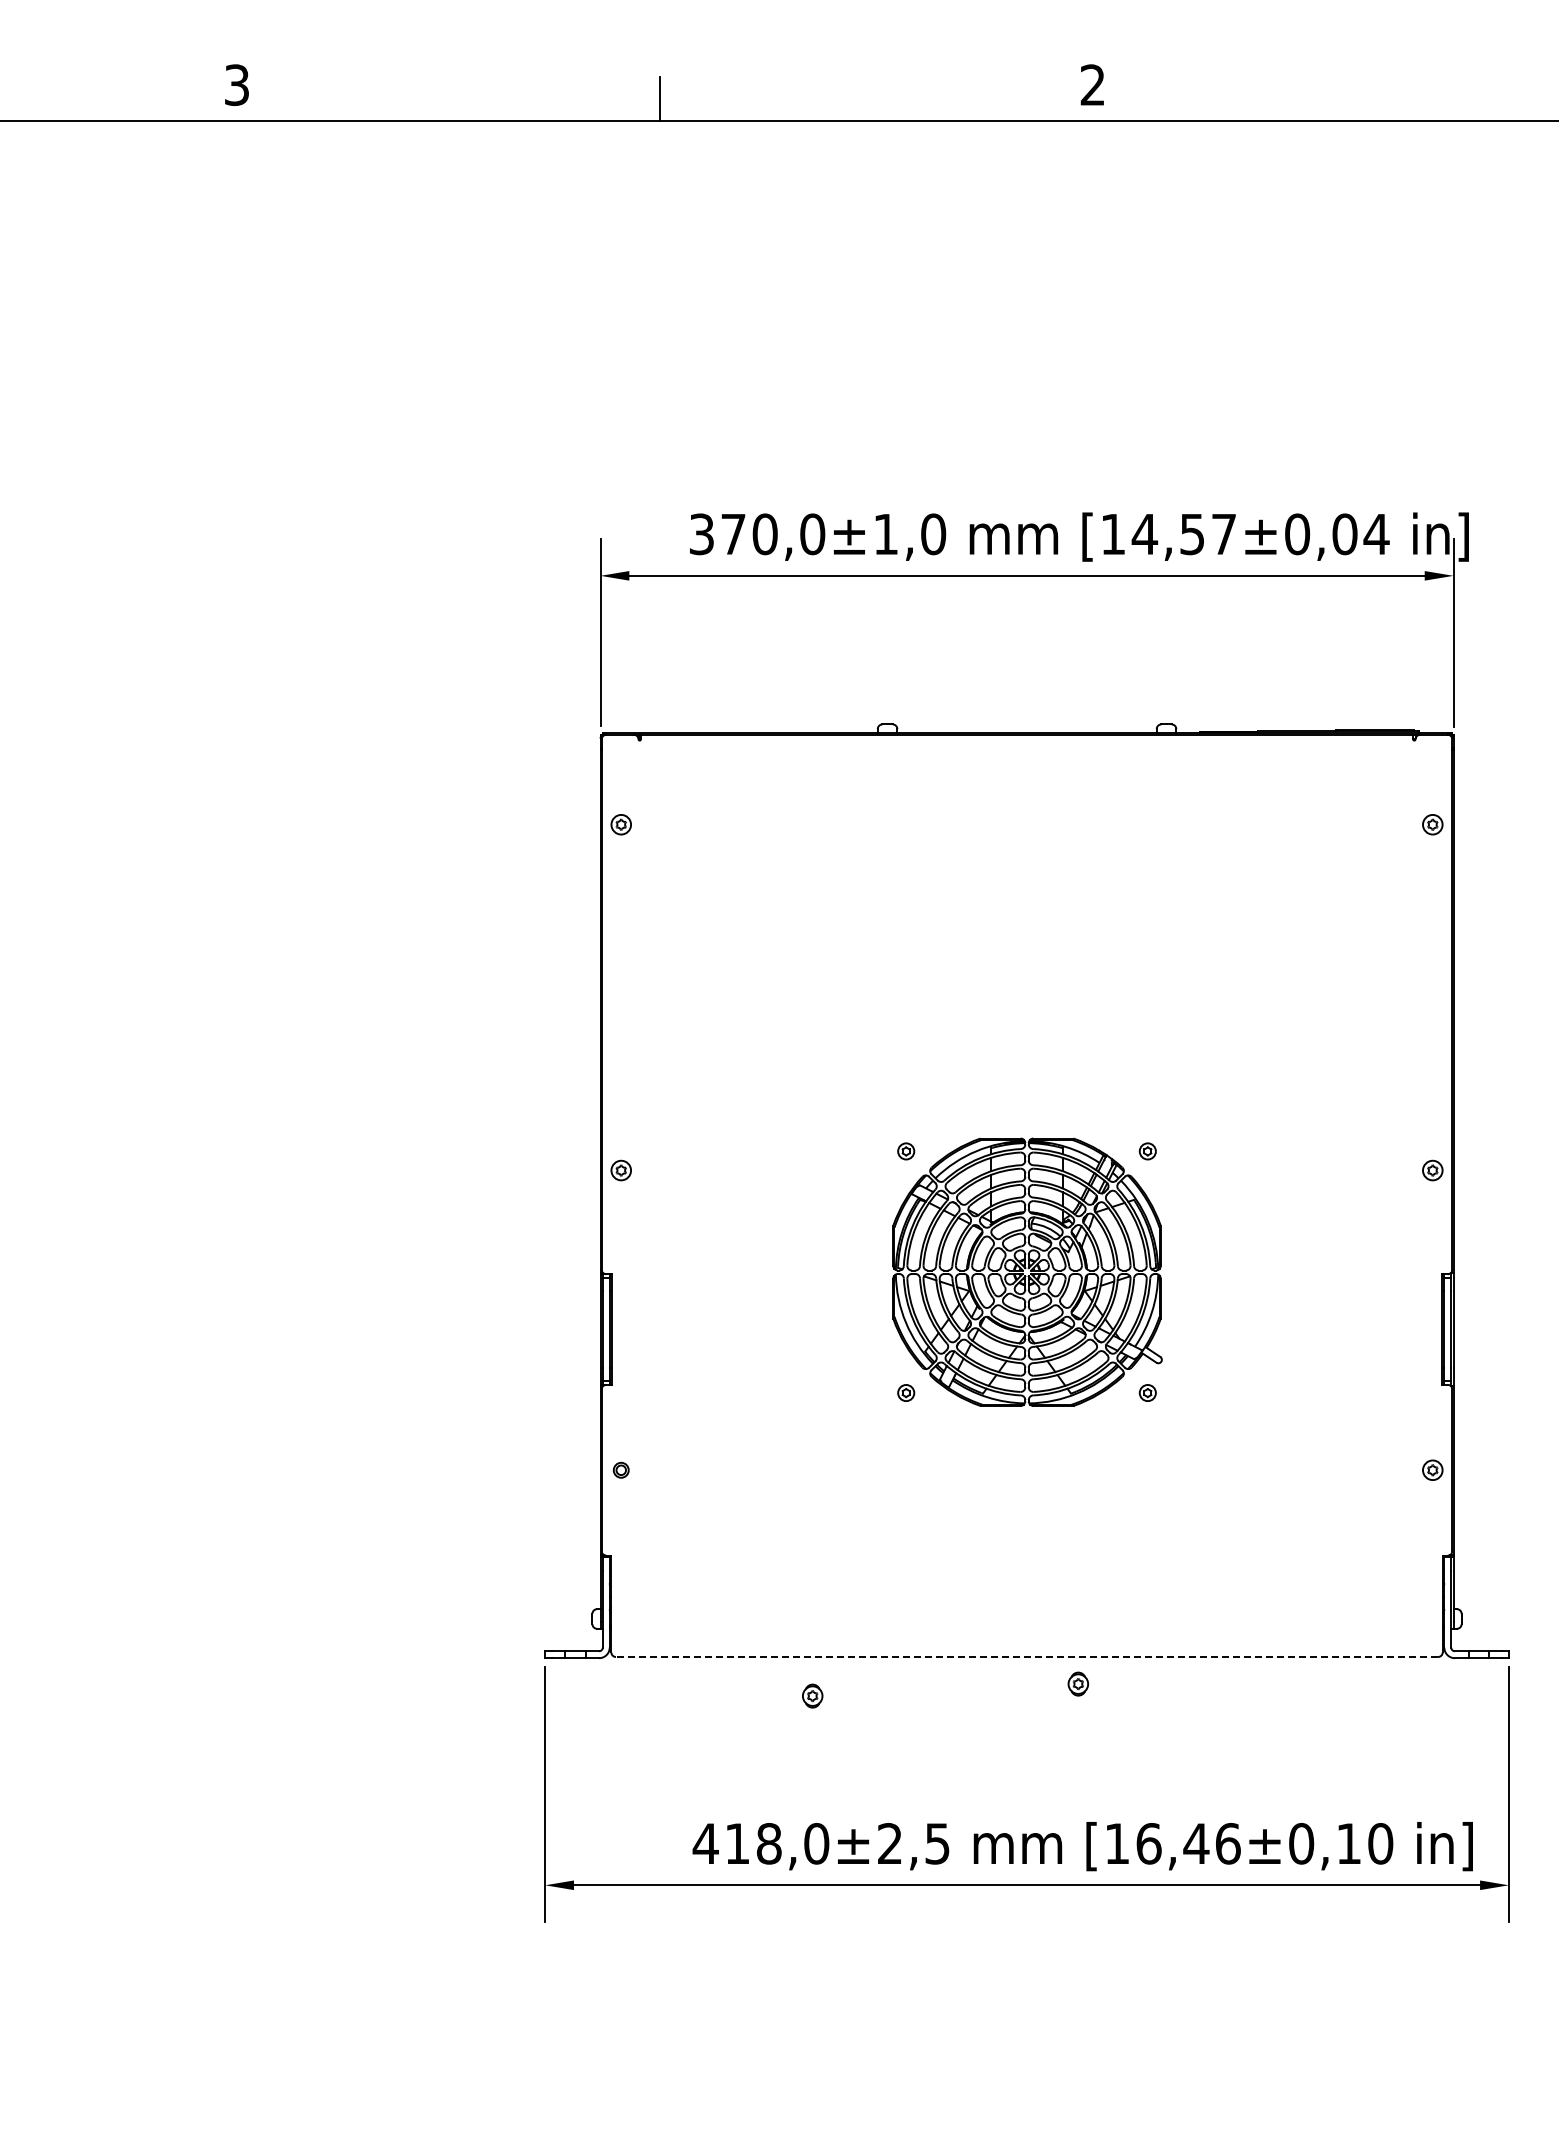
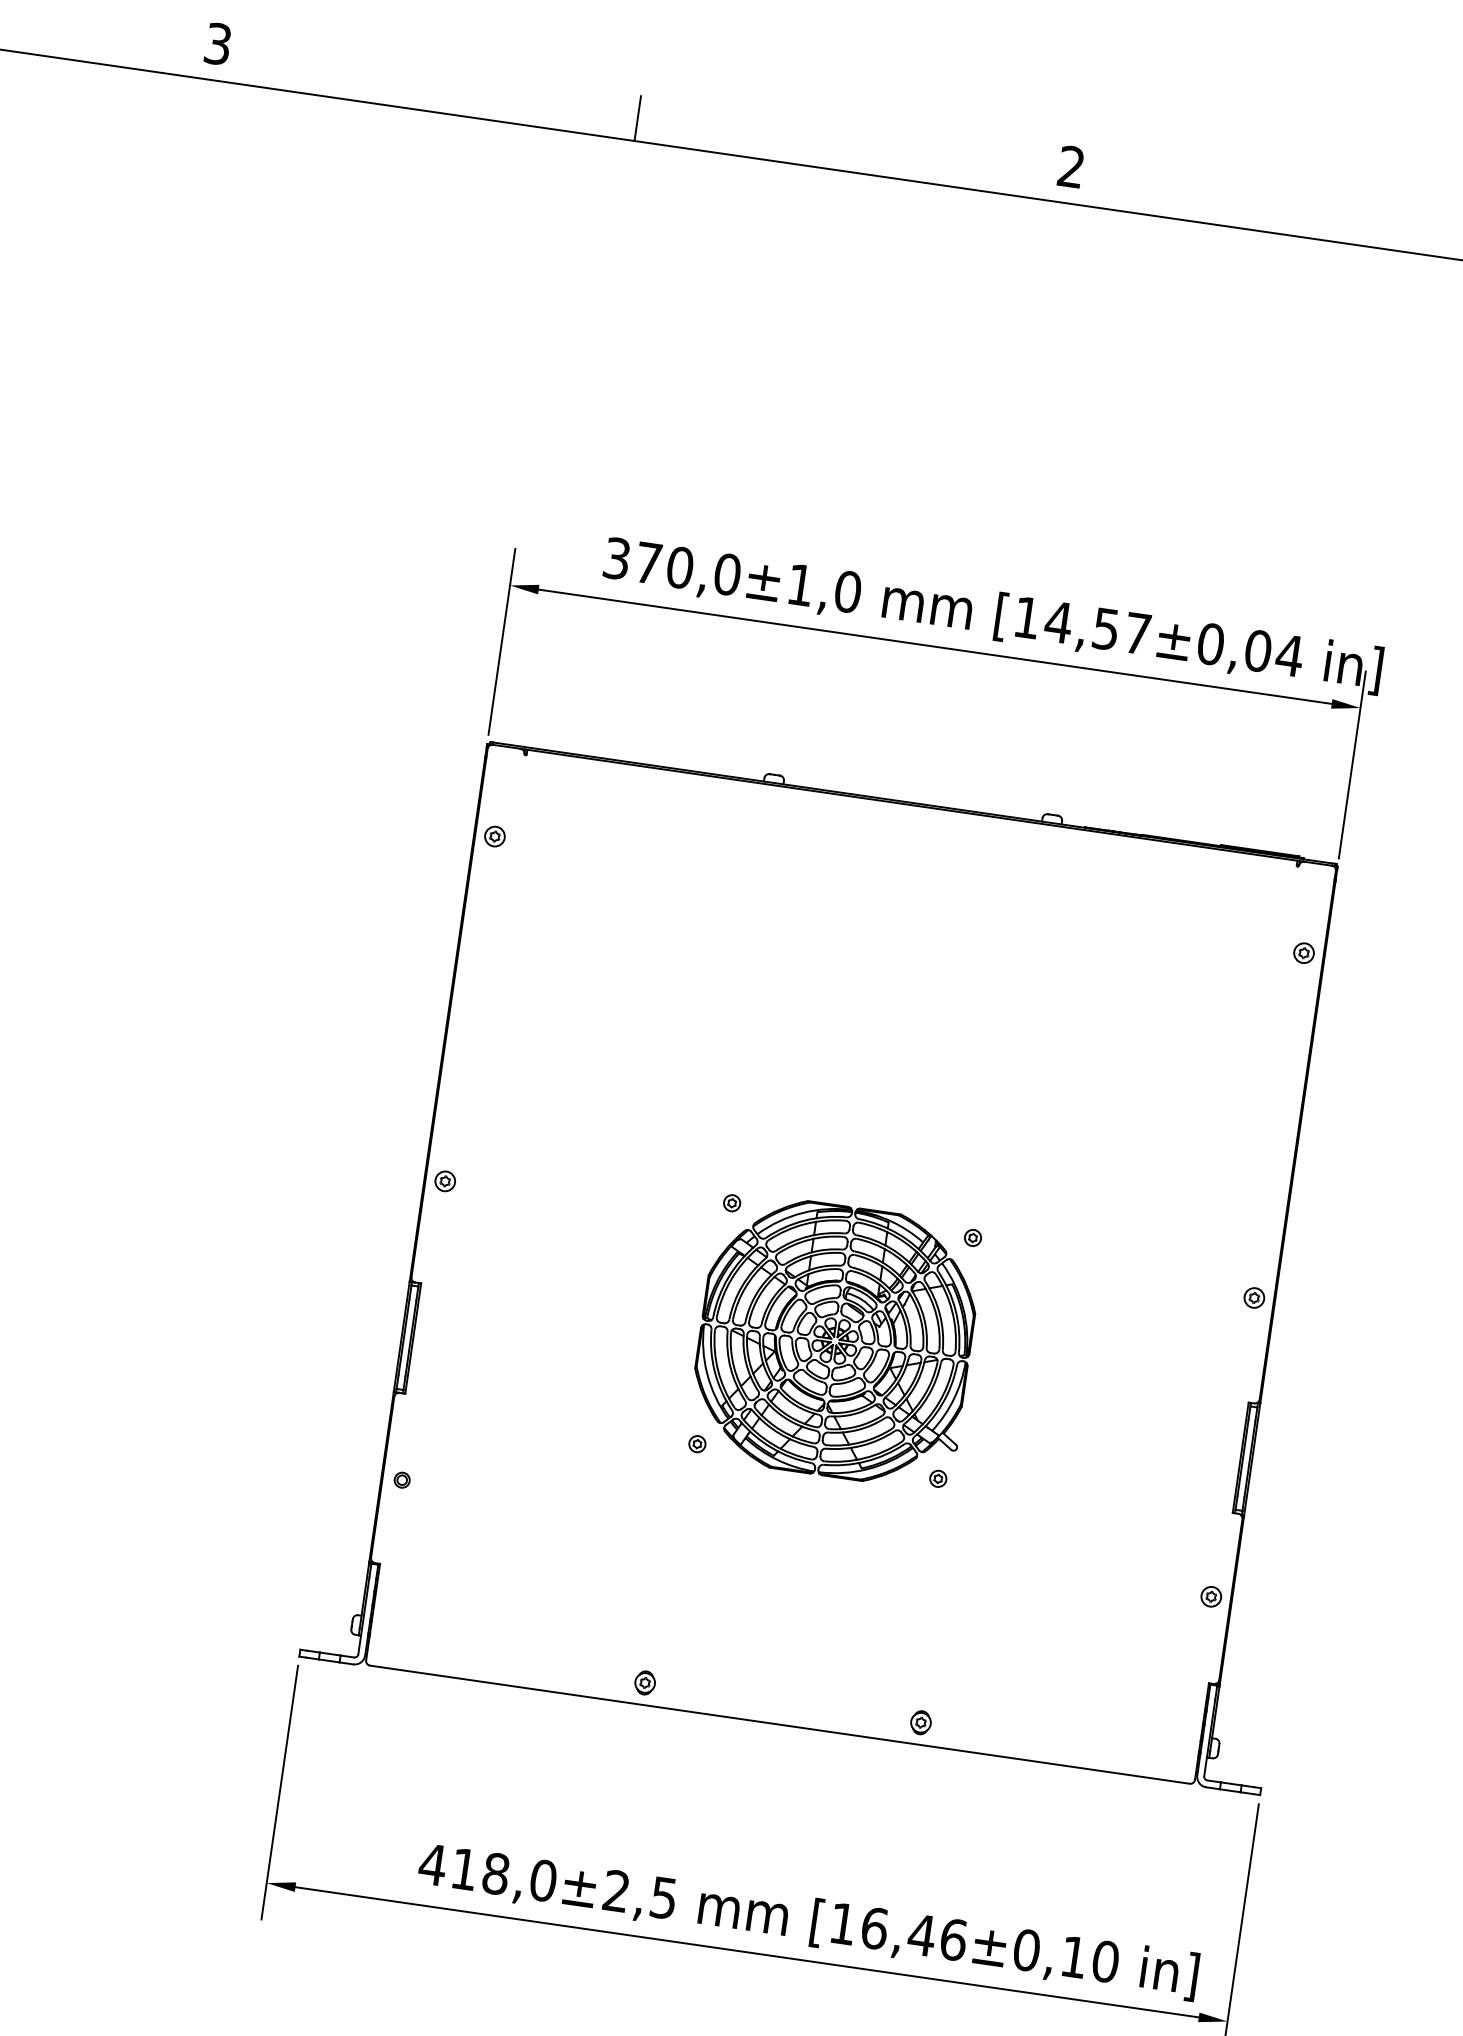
line: (1026, 1657) -> (779, 1725), dashed -> solid
part: (1077, 1683) -> (920, 1721), moved
part: (812, 1695) -> (645, 1682), moved

